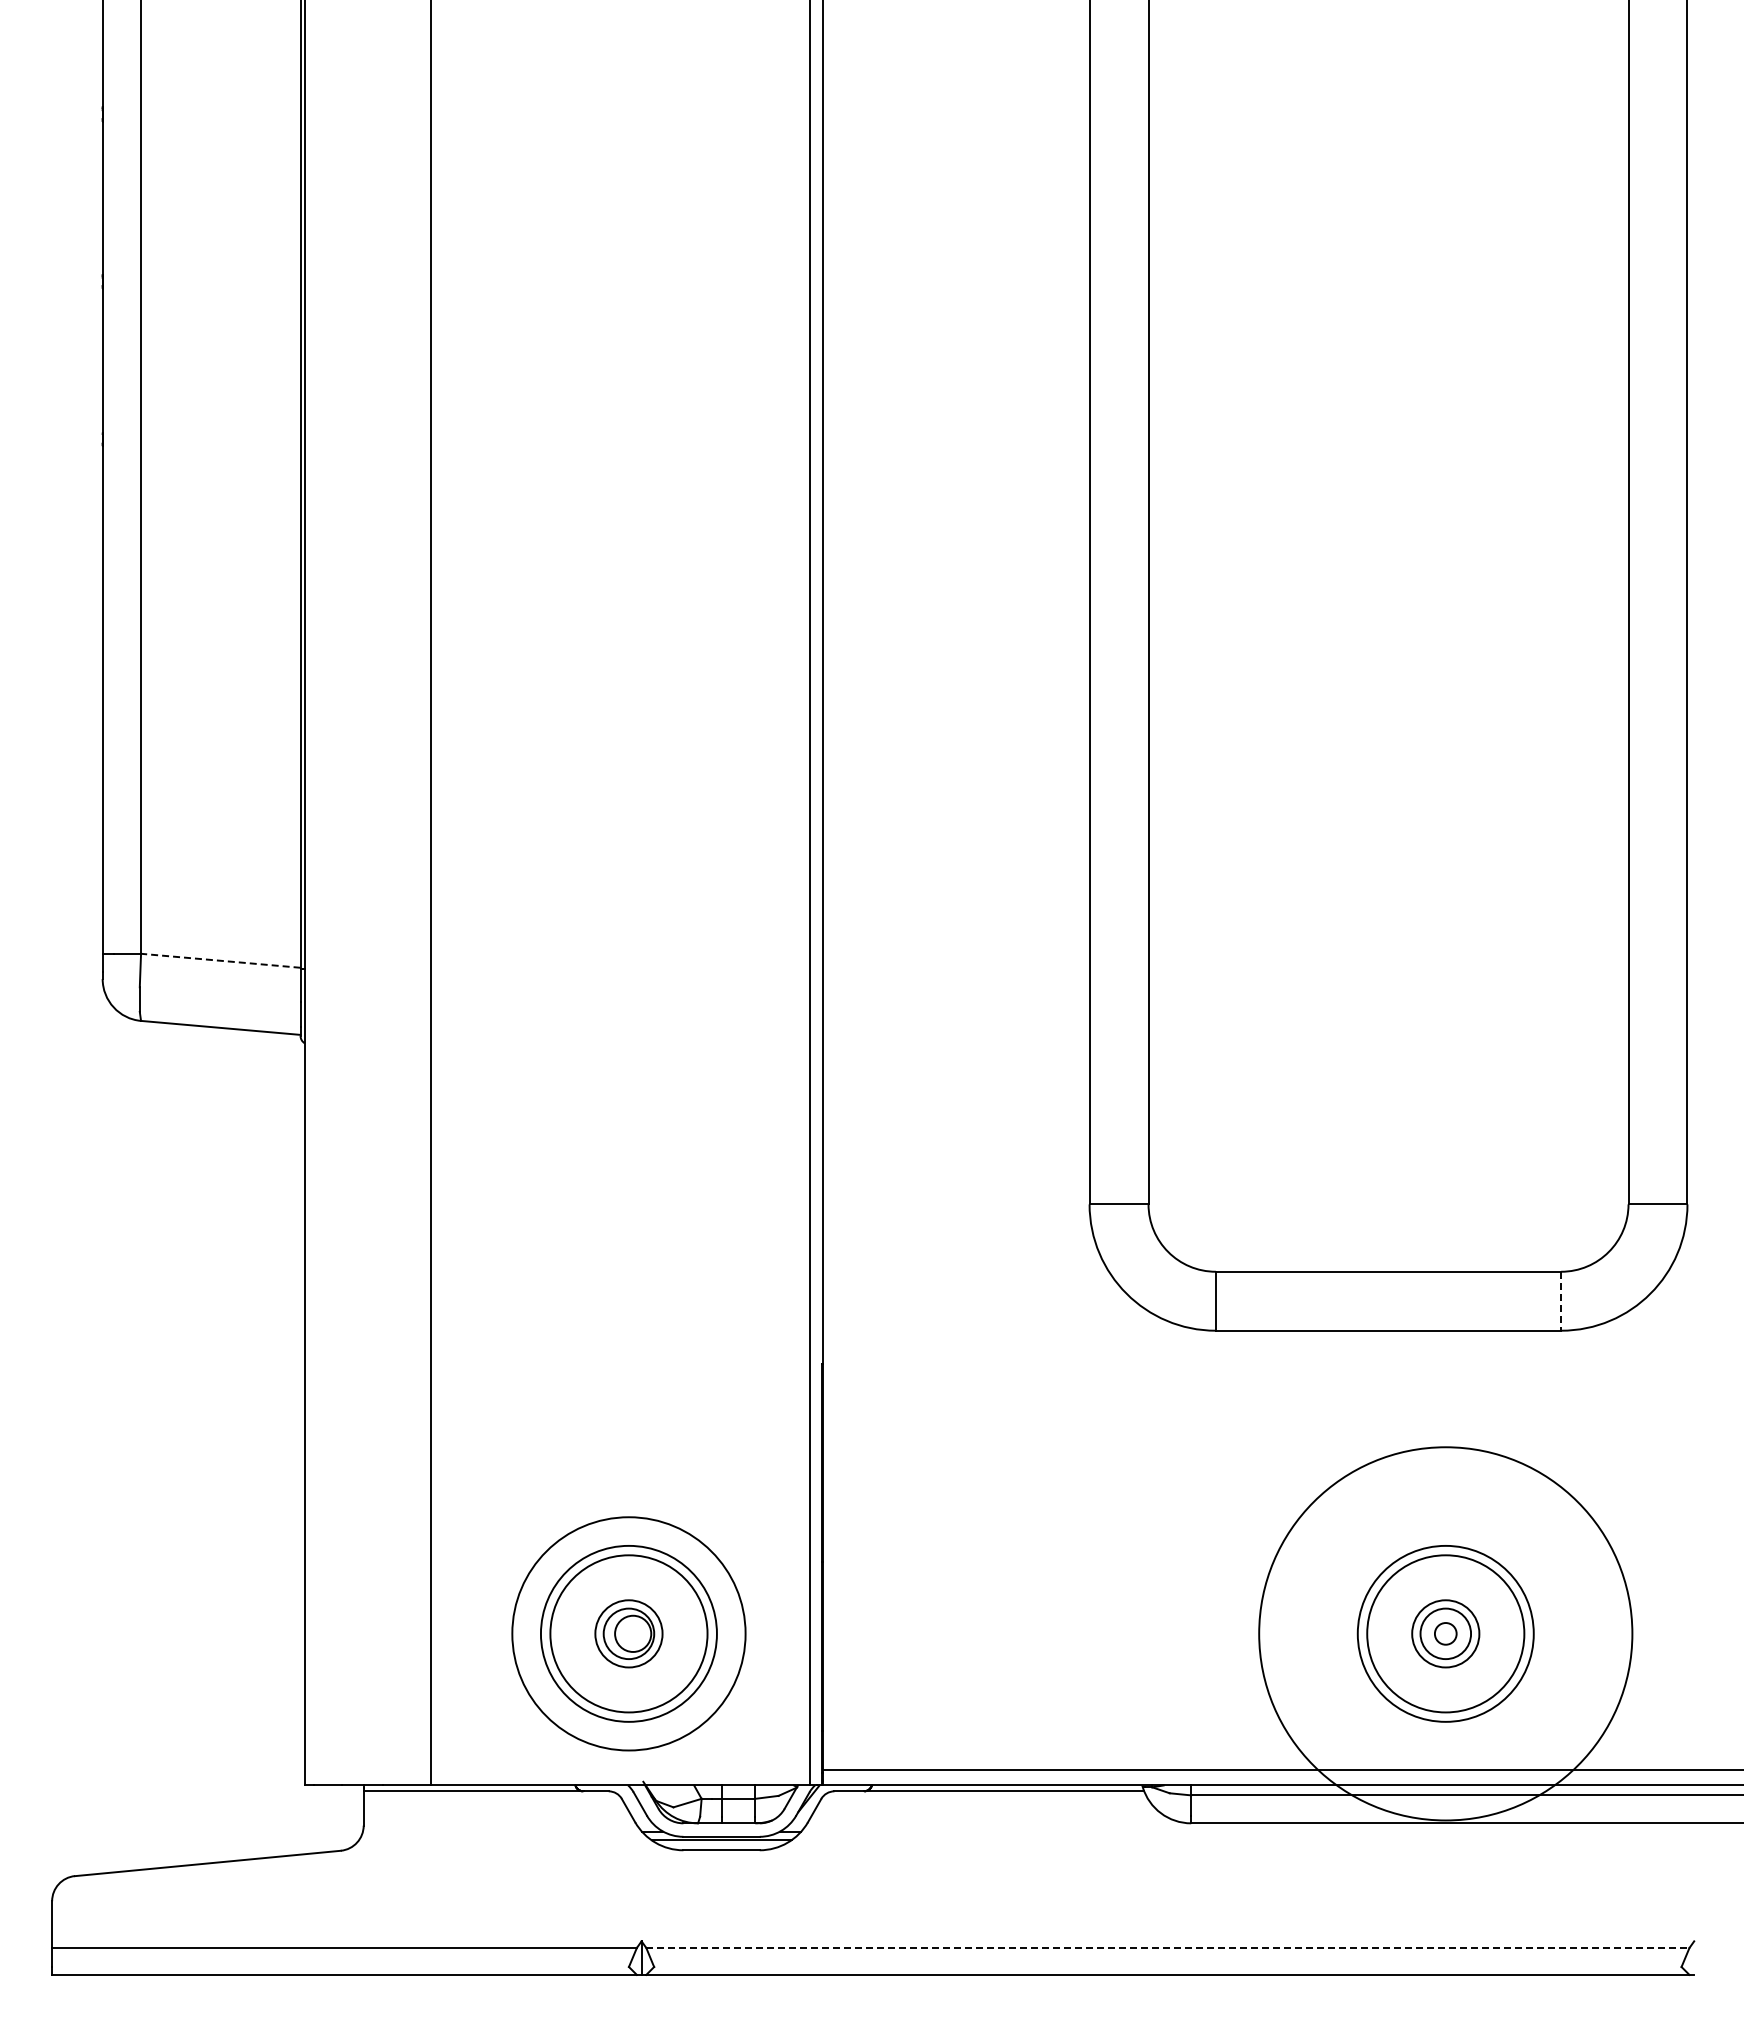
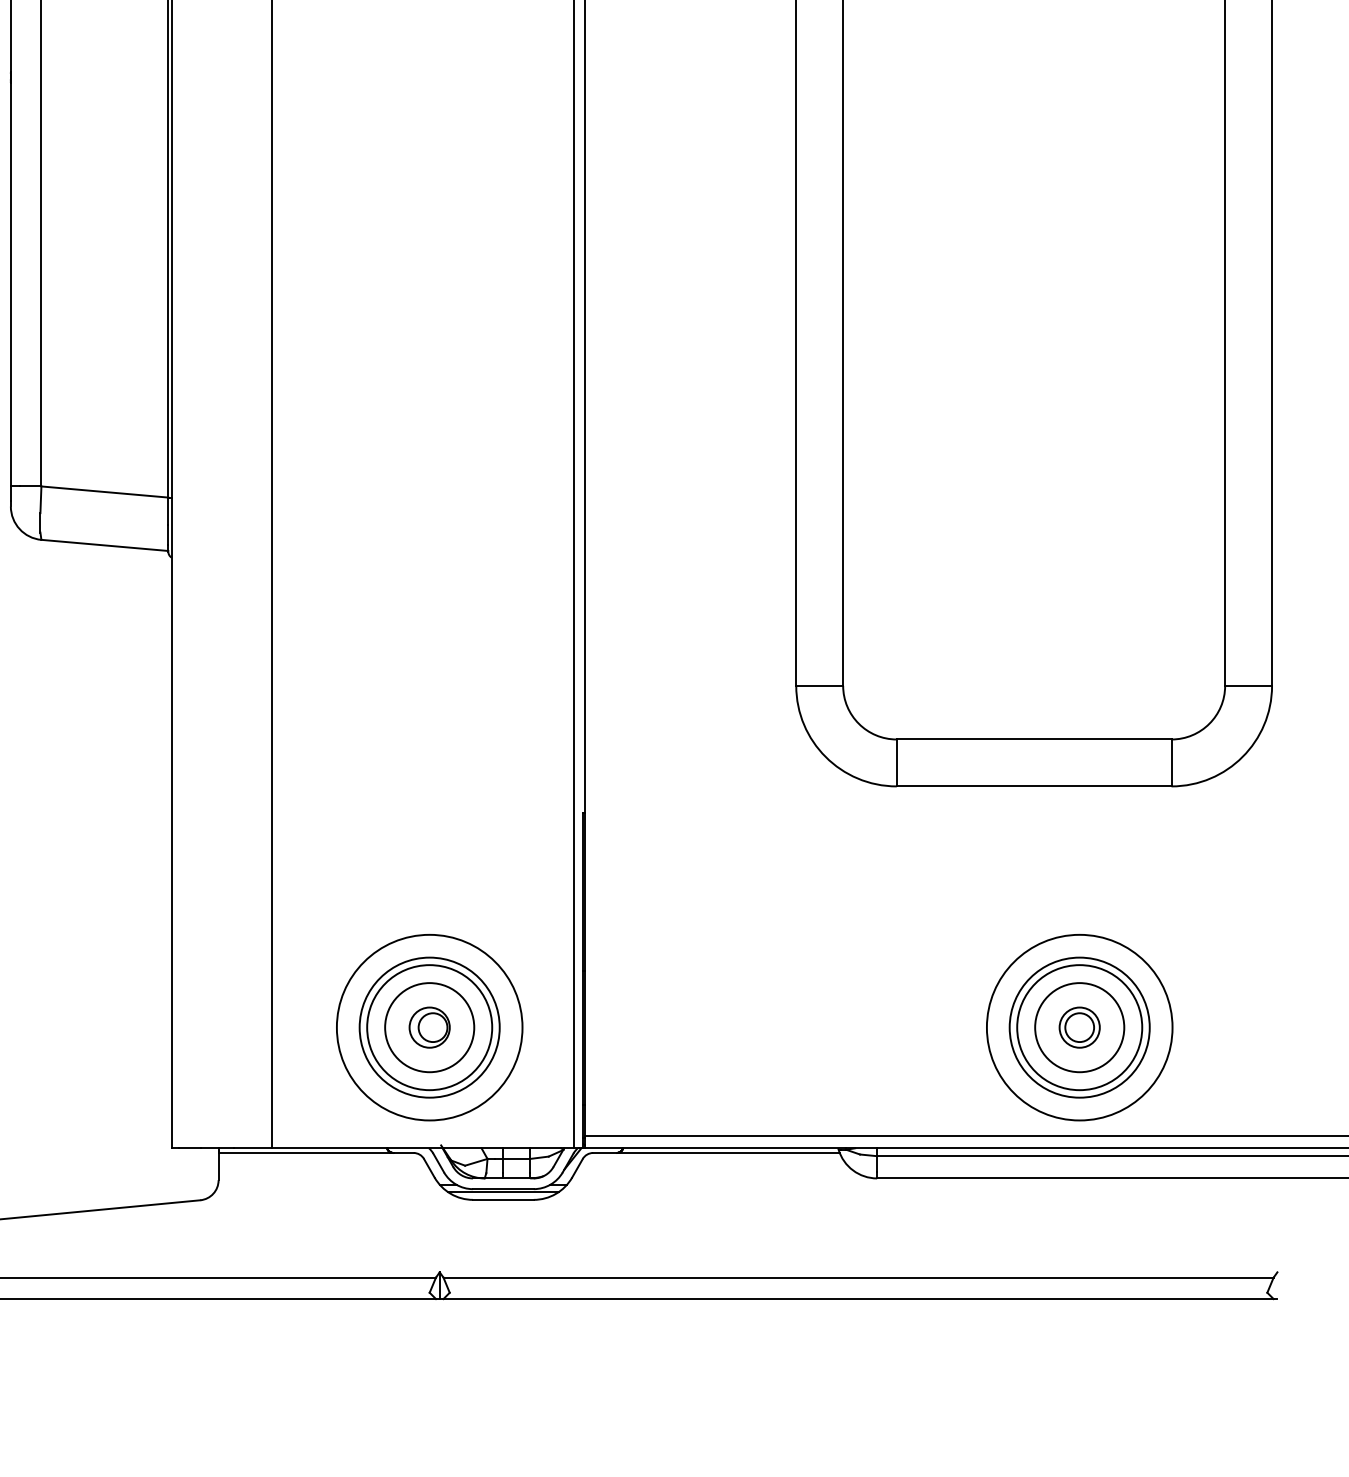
line: (220, 960) -> (104, 491), dashed -> solid
line: (1561, 1301) -> (1171, 763), dashed -> solid
circle: (628, 1633) -> (429, 1027), size x1.67
circle: (1445, 1633) -> (1079, 1027), size x0.62
circle: (1445, 1633) -> (1079, 1027), size x1.67
circle: (1445, 1633) -> (1079, 1027), size x1.67
line: (1167, 1947) -> (858, 1277), dashed -> solid

